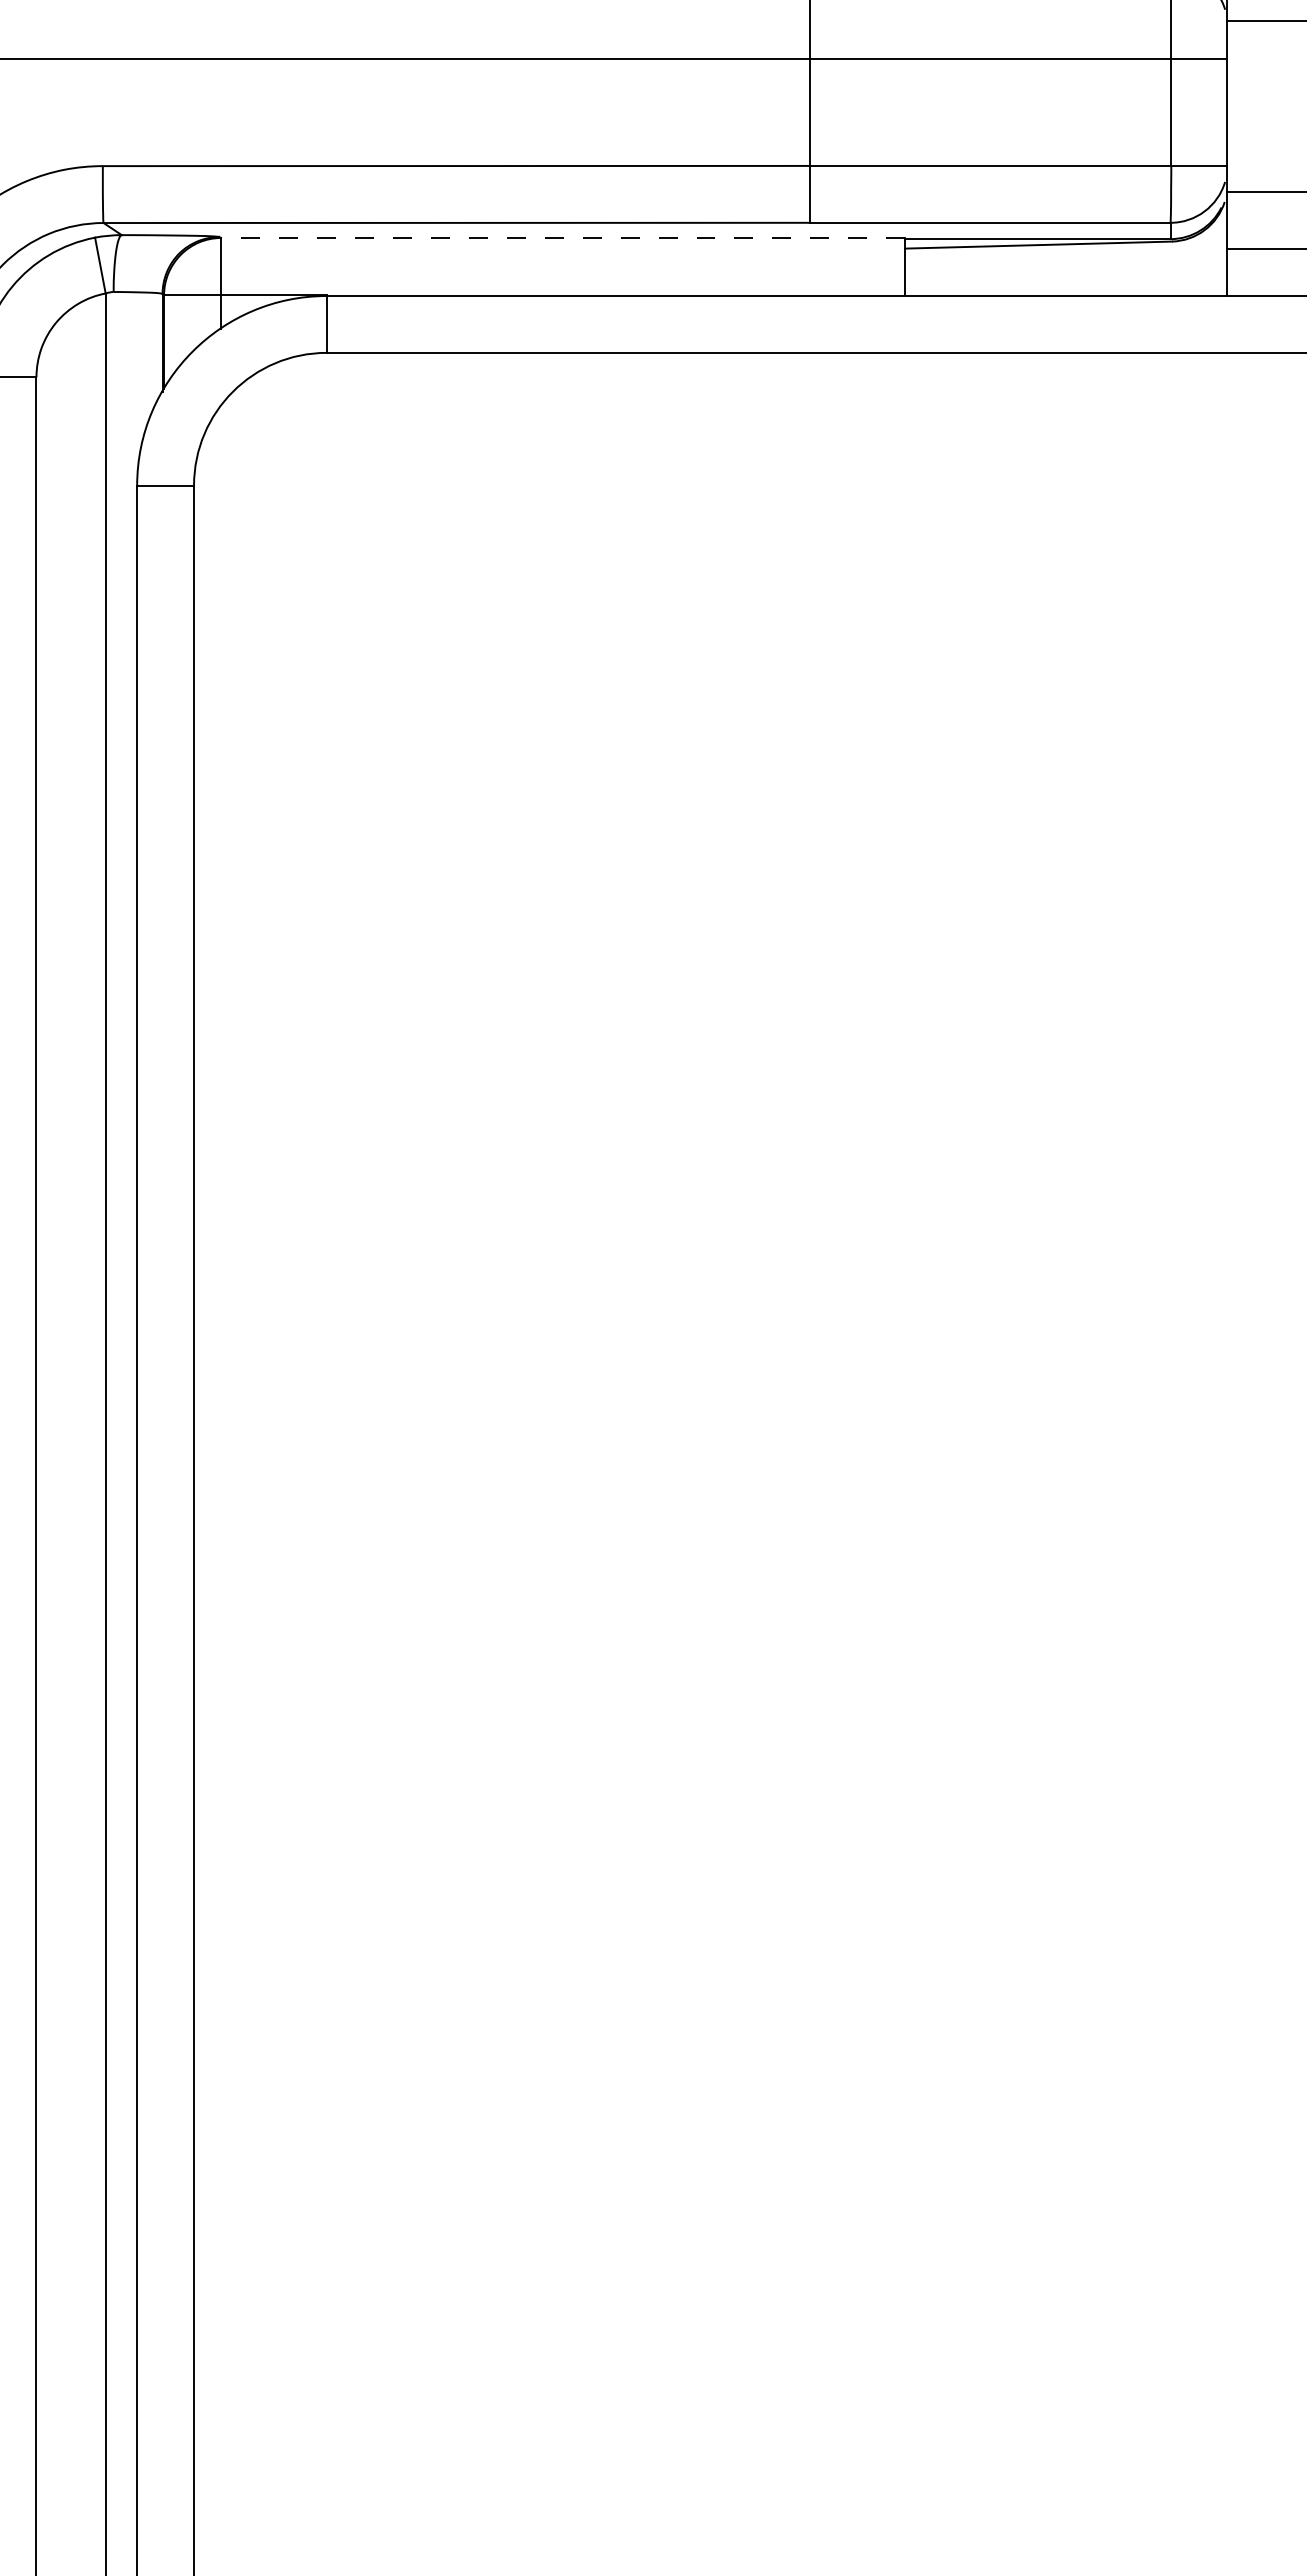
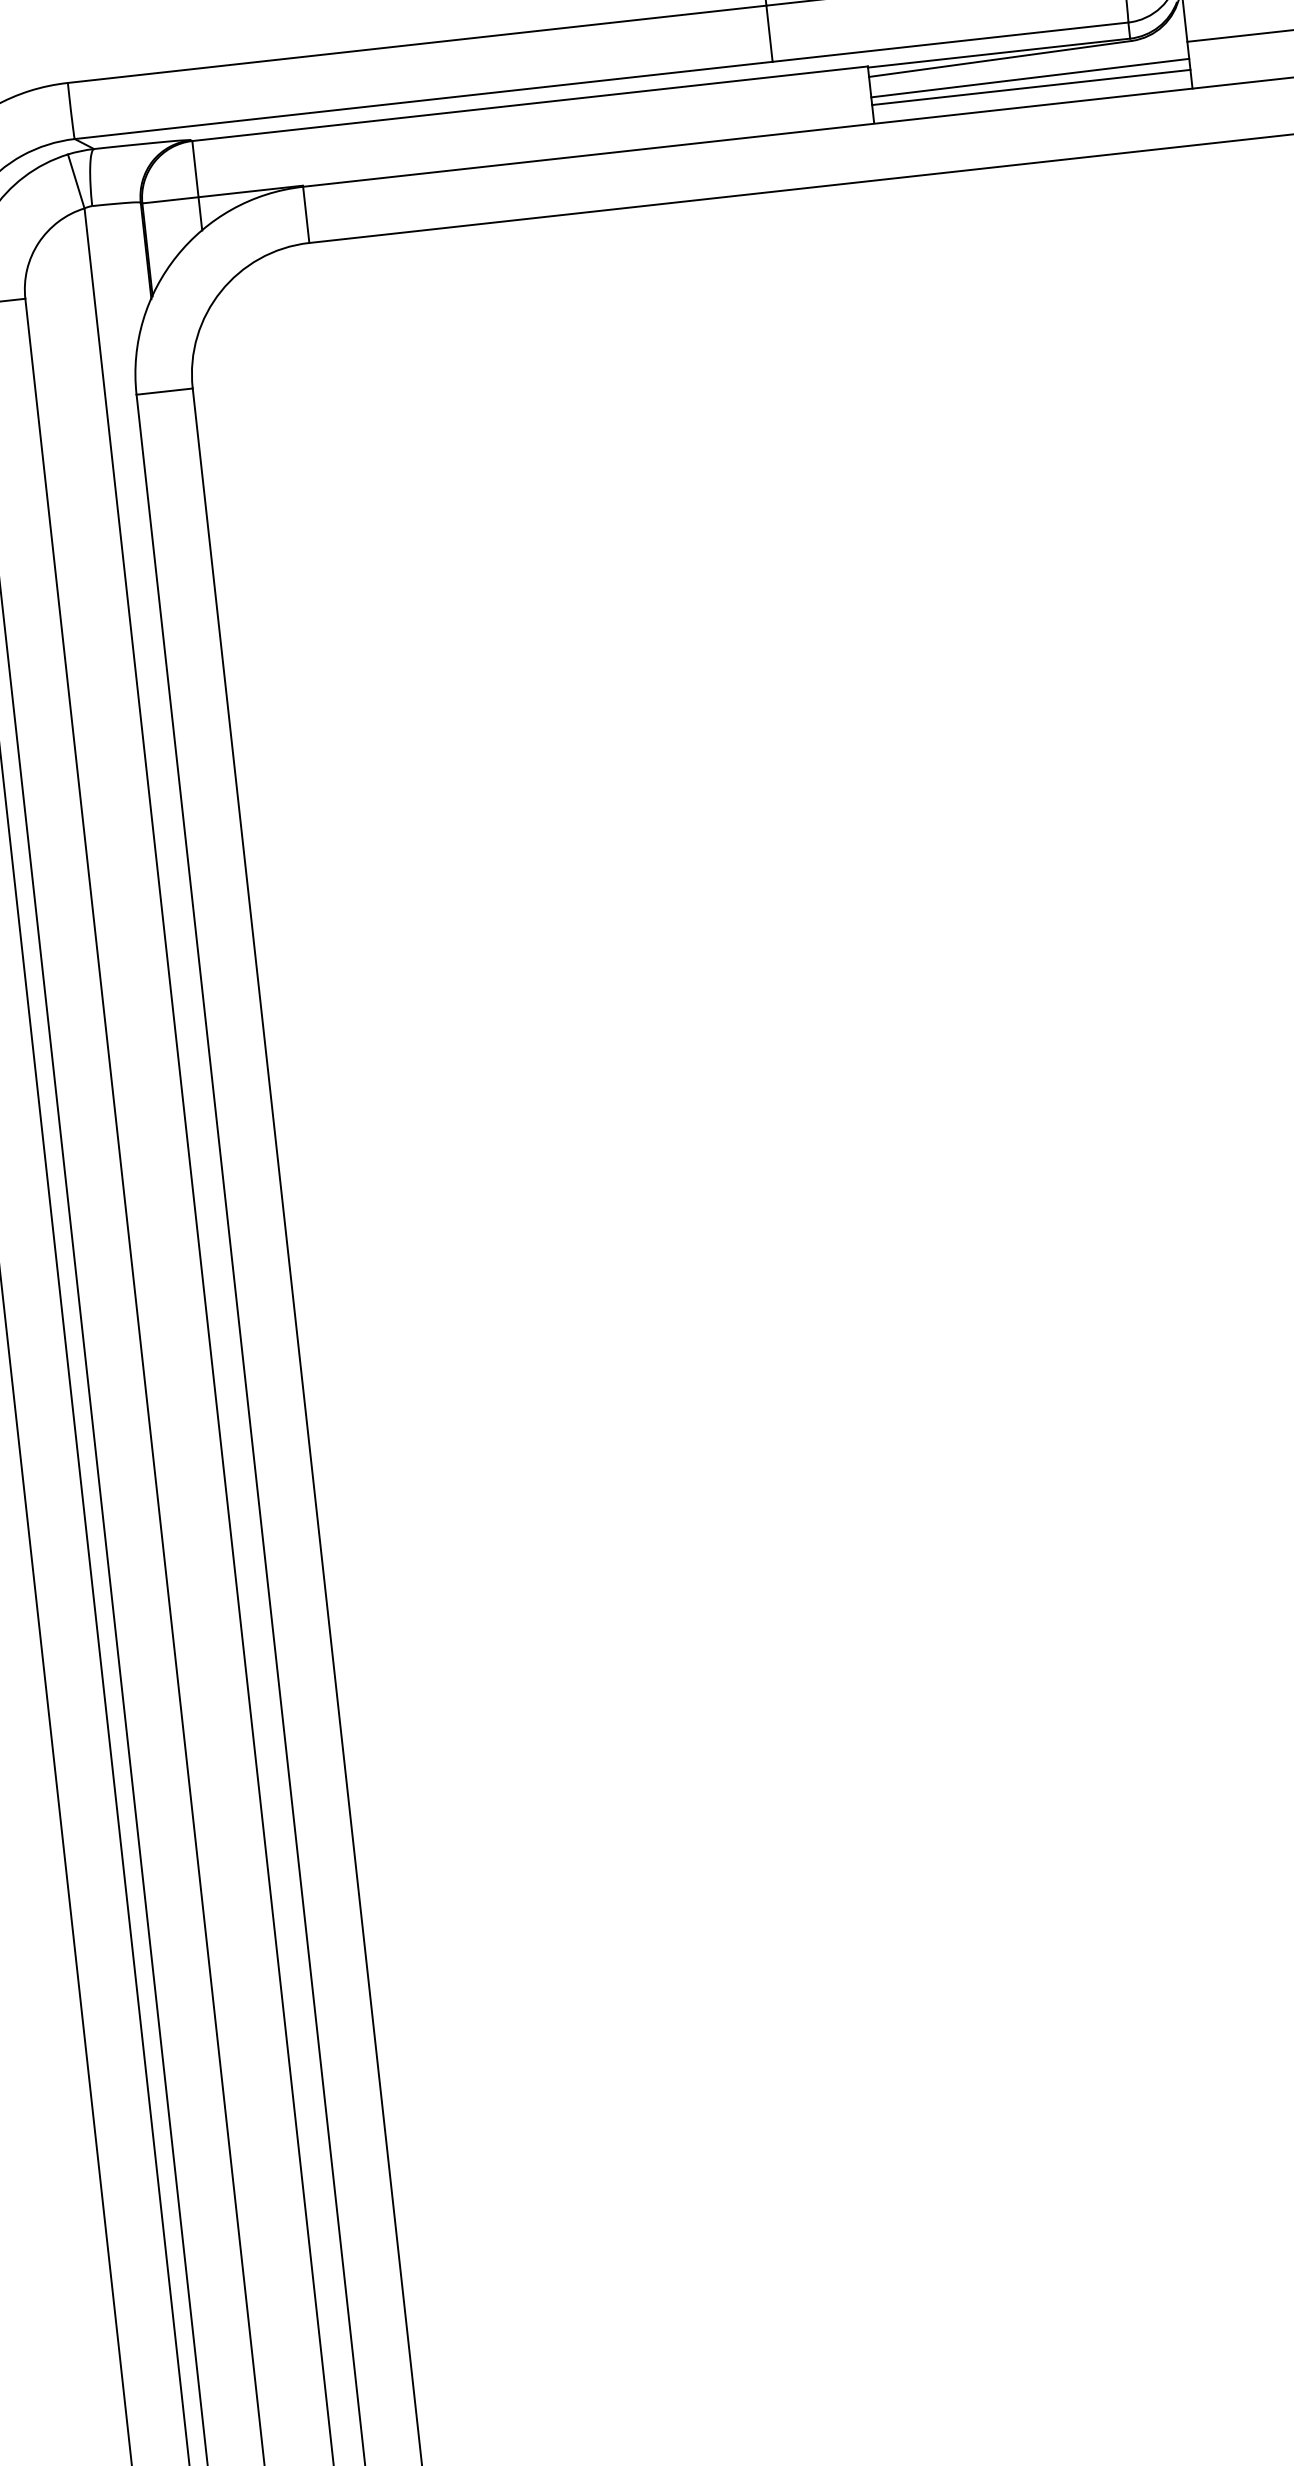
line: (562, 237) -> (529, 103), dashed -> solid
line: (1066, 267) -> (1030, 78), added
line: (1066, 277) -> (1031, 87), added

